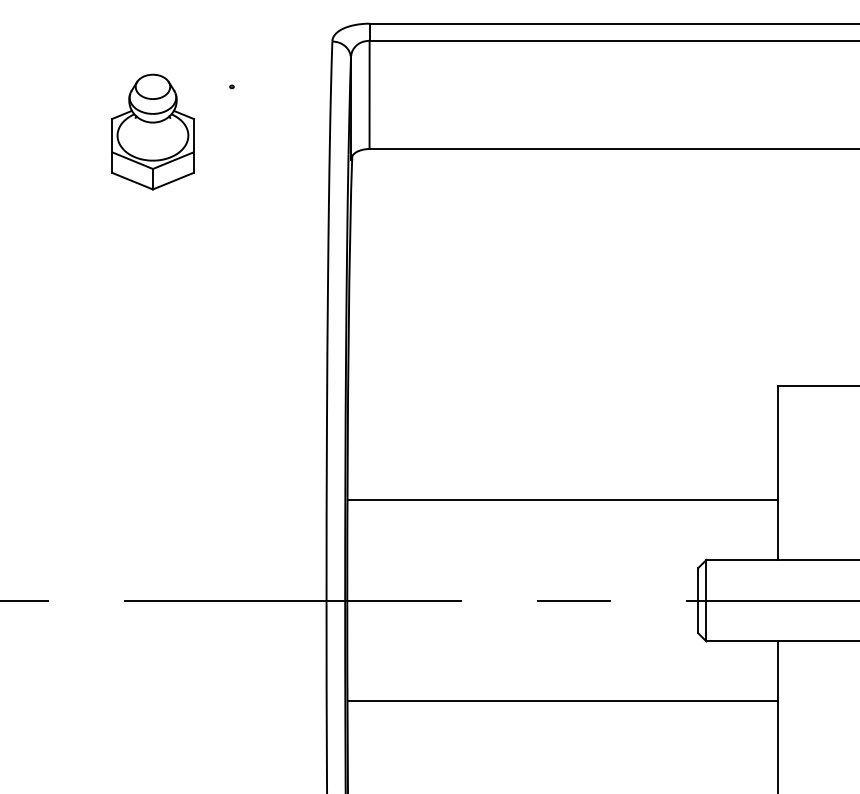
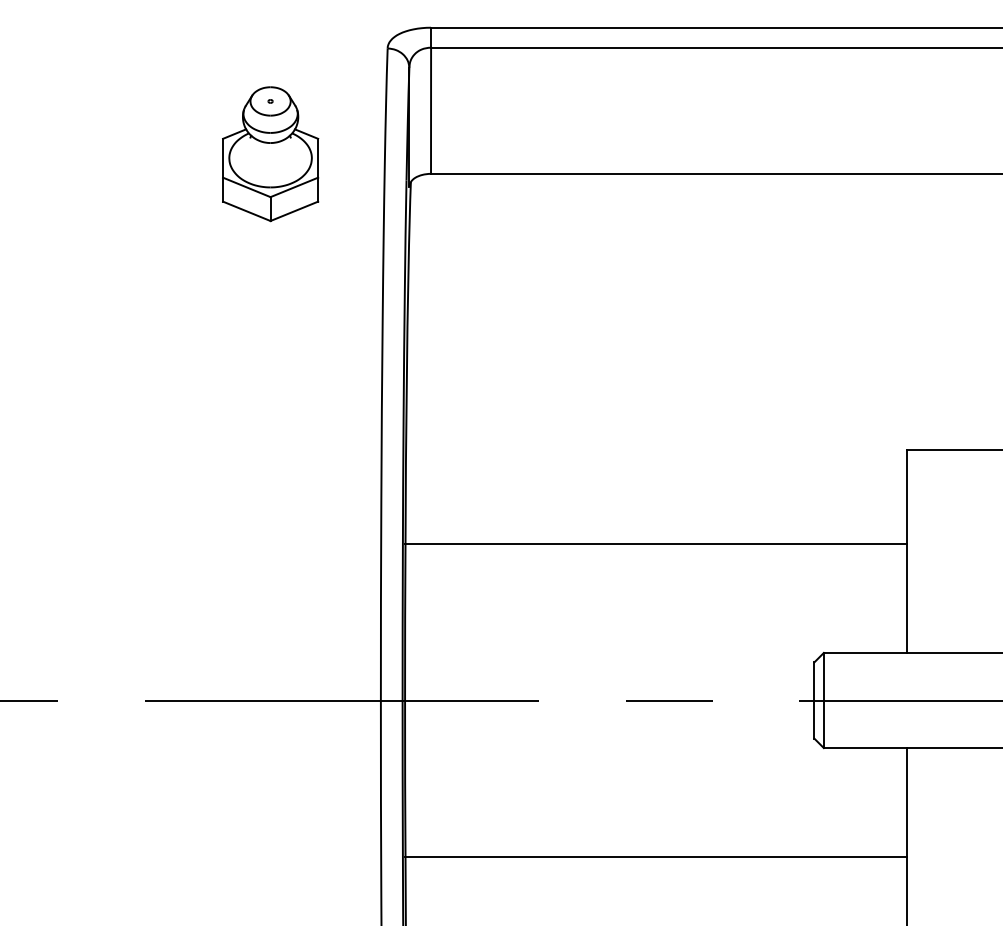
part: (152, 131) -> (270, 153), moved
line: (562, 499) -> (655, 544), moved
line: (562, 700) -> (655, 856), moved

